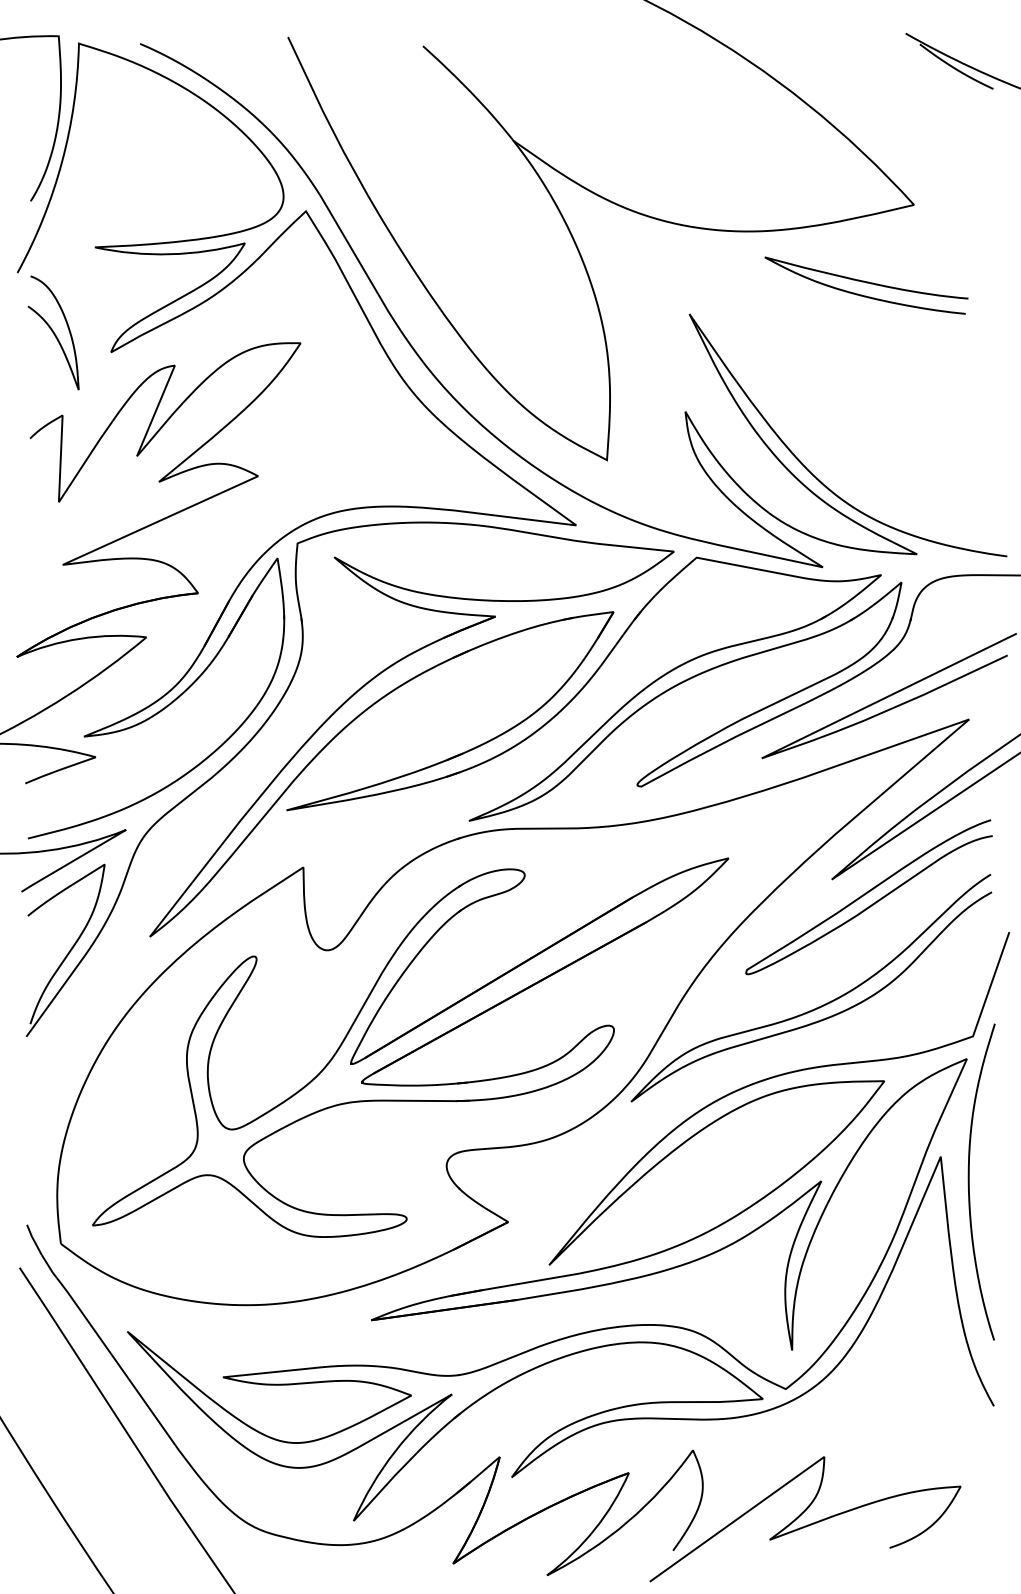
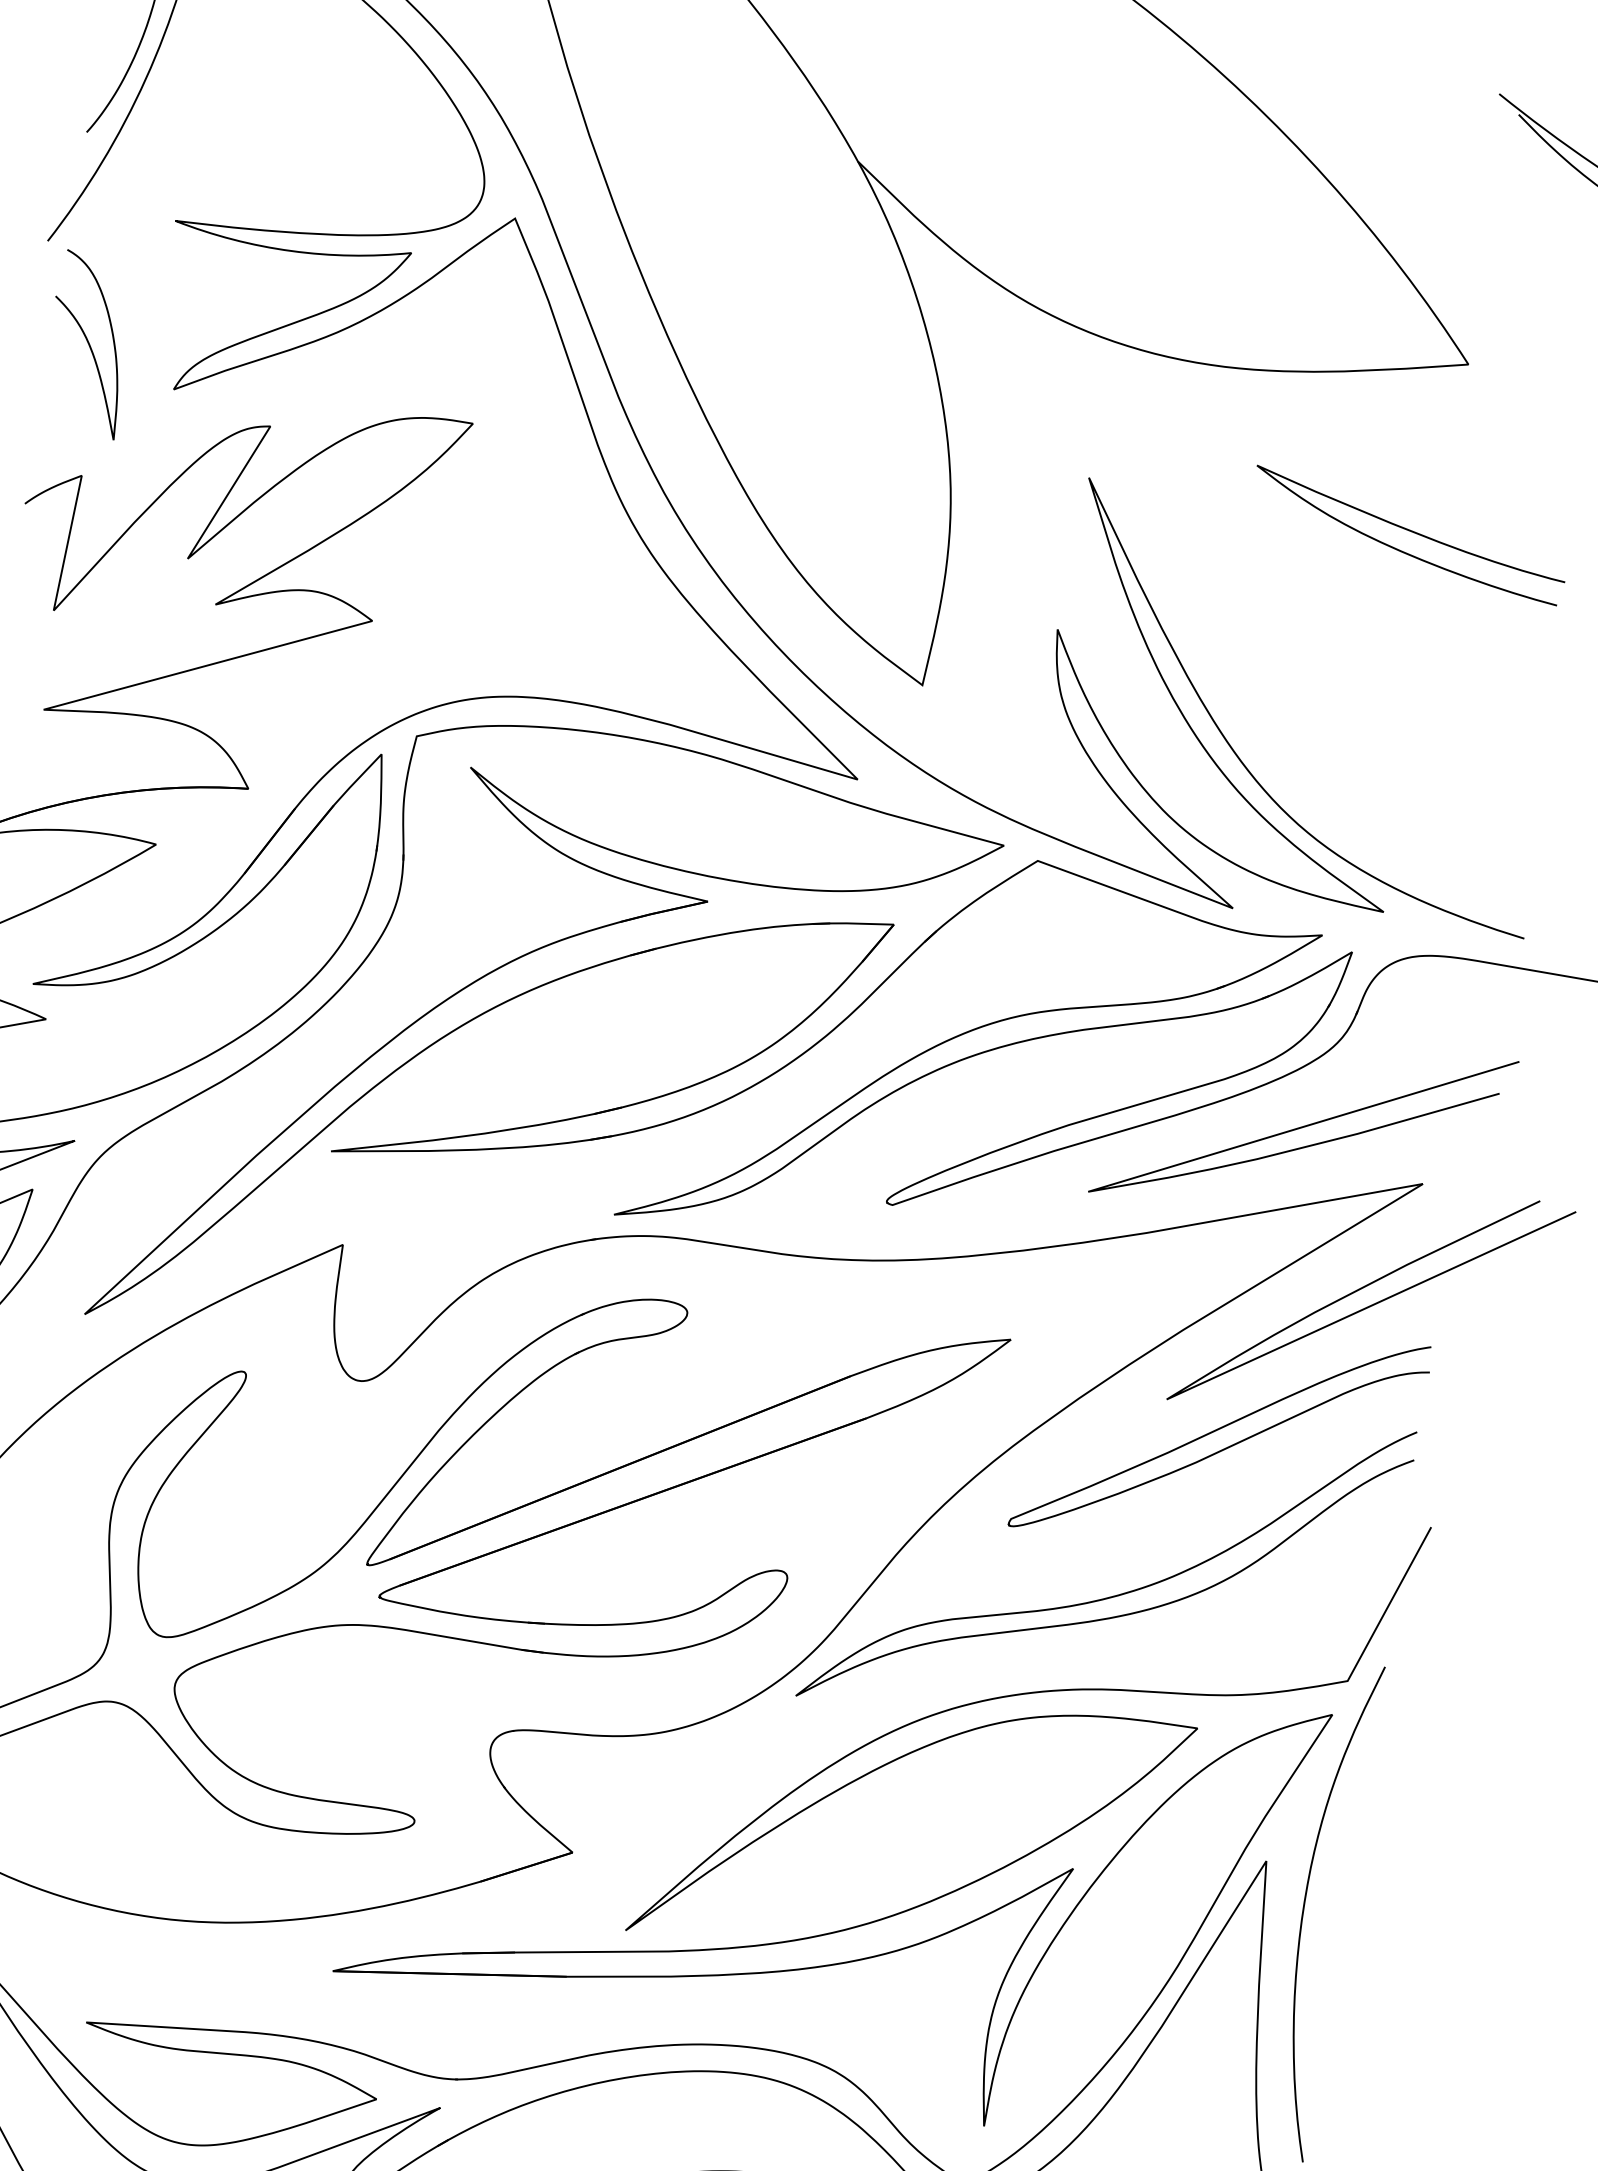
curve: (866, 283) -> (1409, 532), moved

